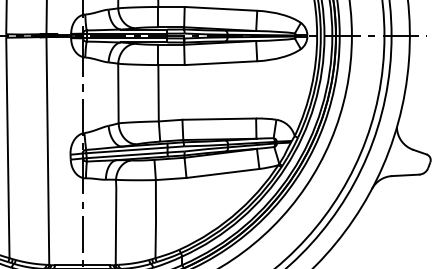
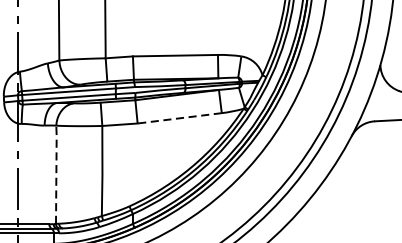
line: (222, 173) -> (179, 118), solid -> dashed
line: (116, 221) -> (56, 173), solid -> dashed

